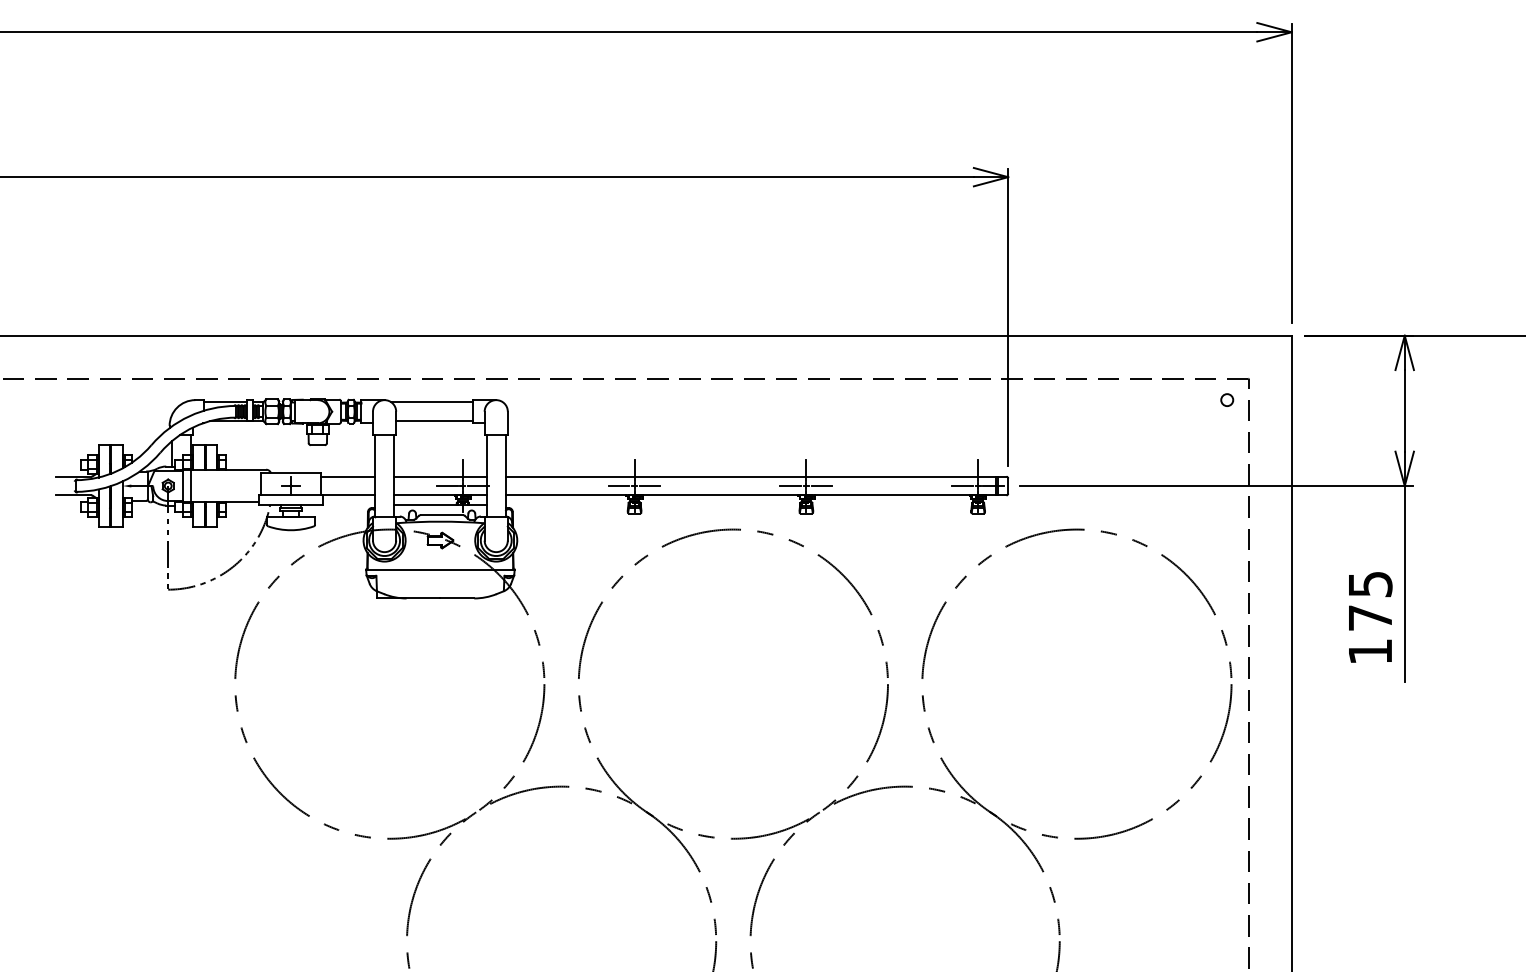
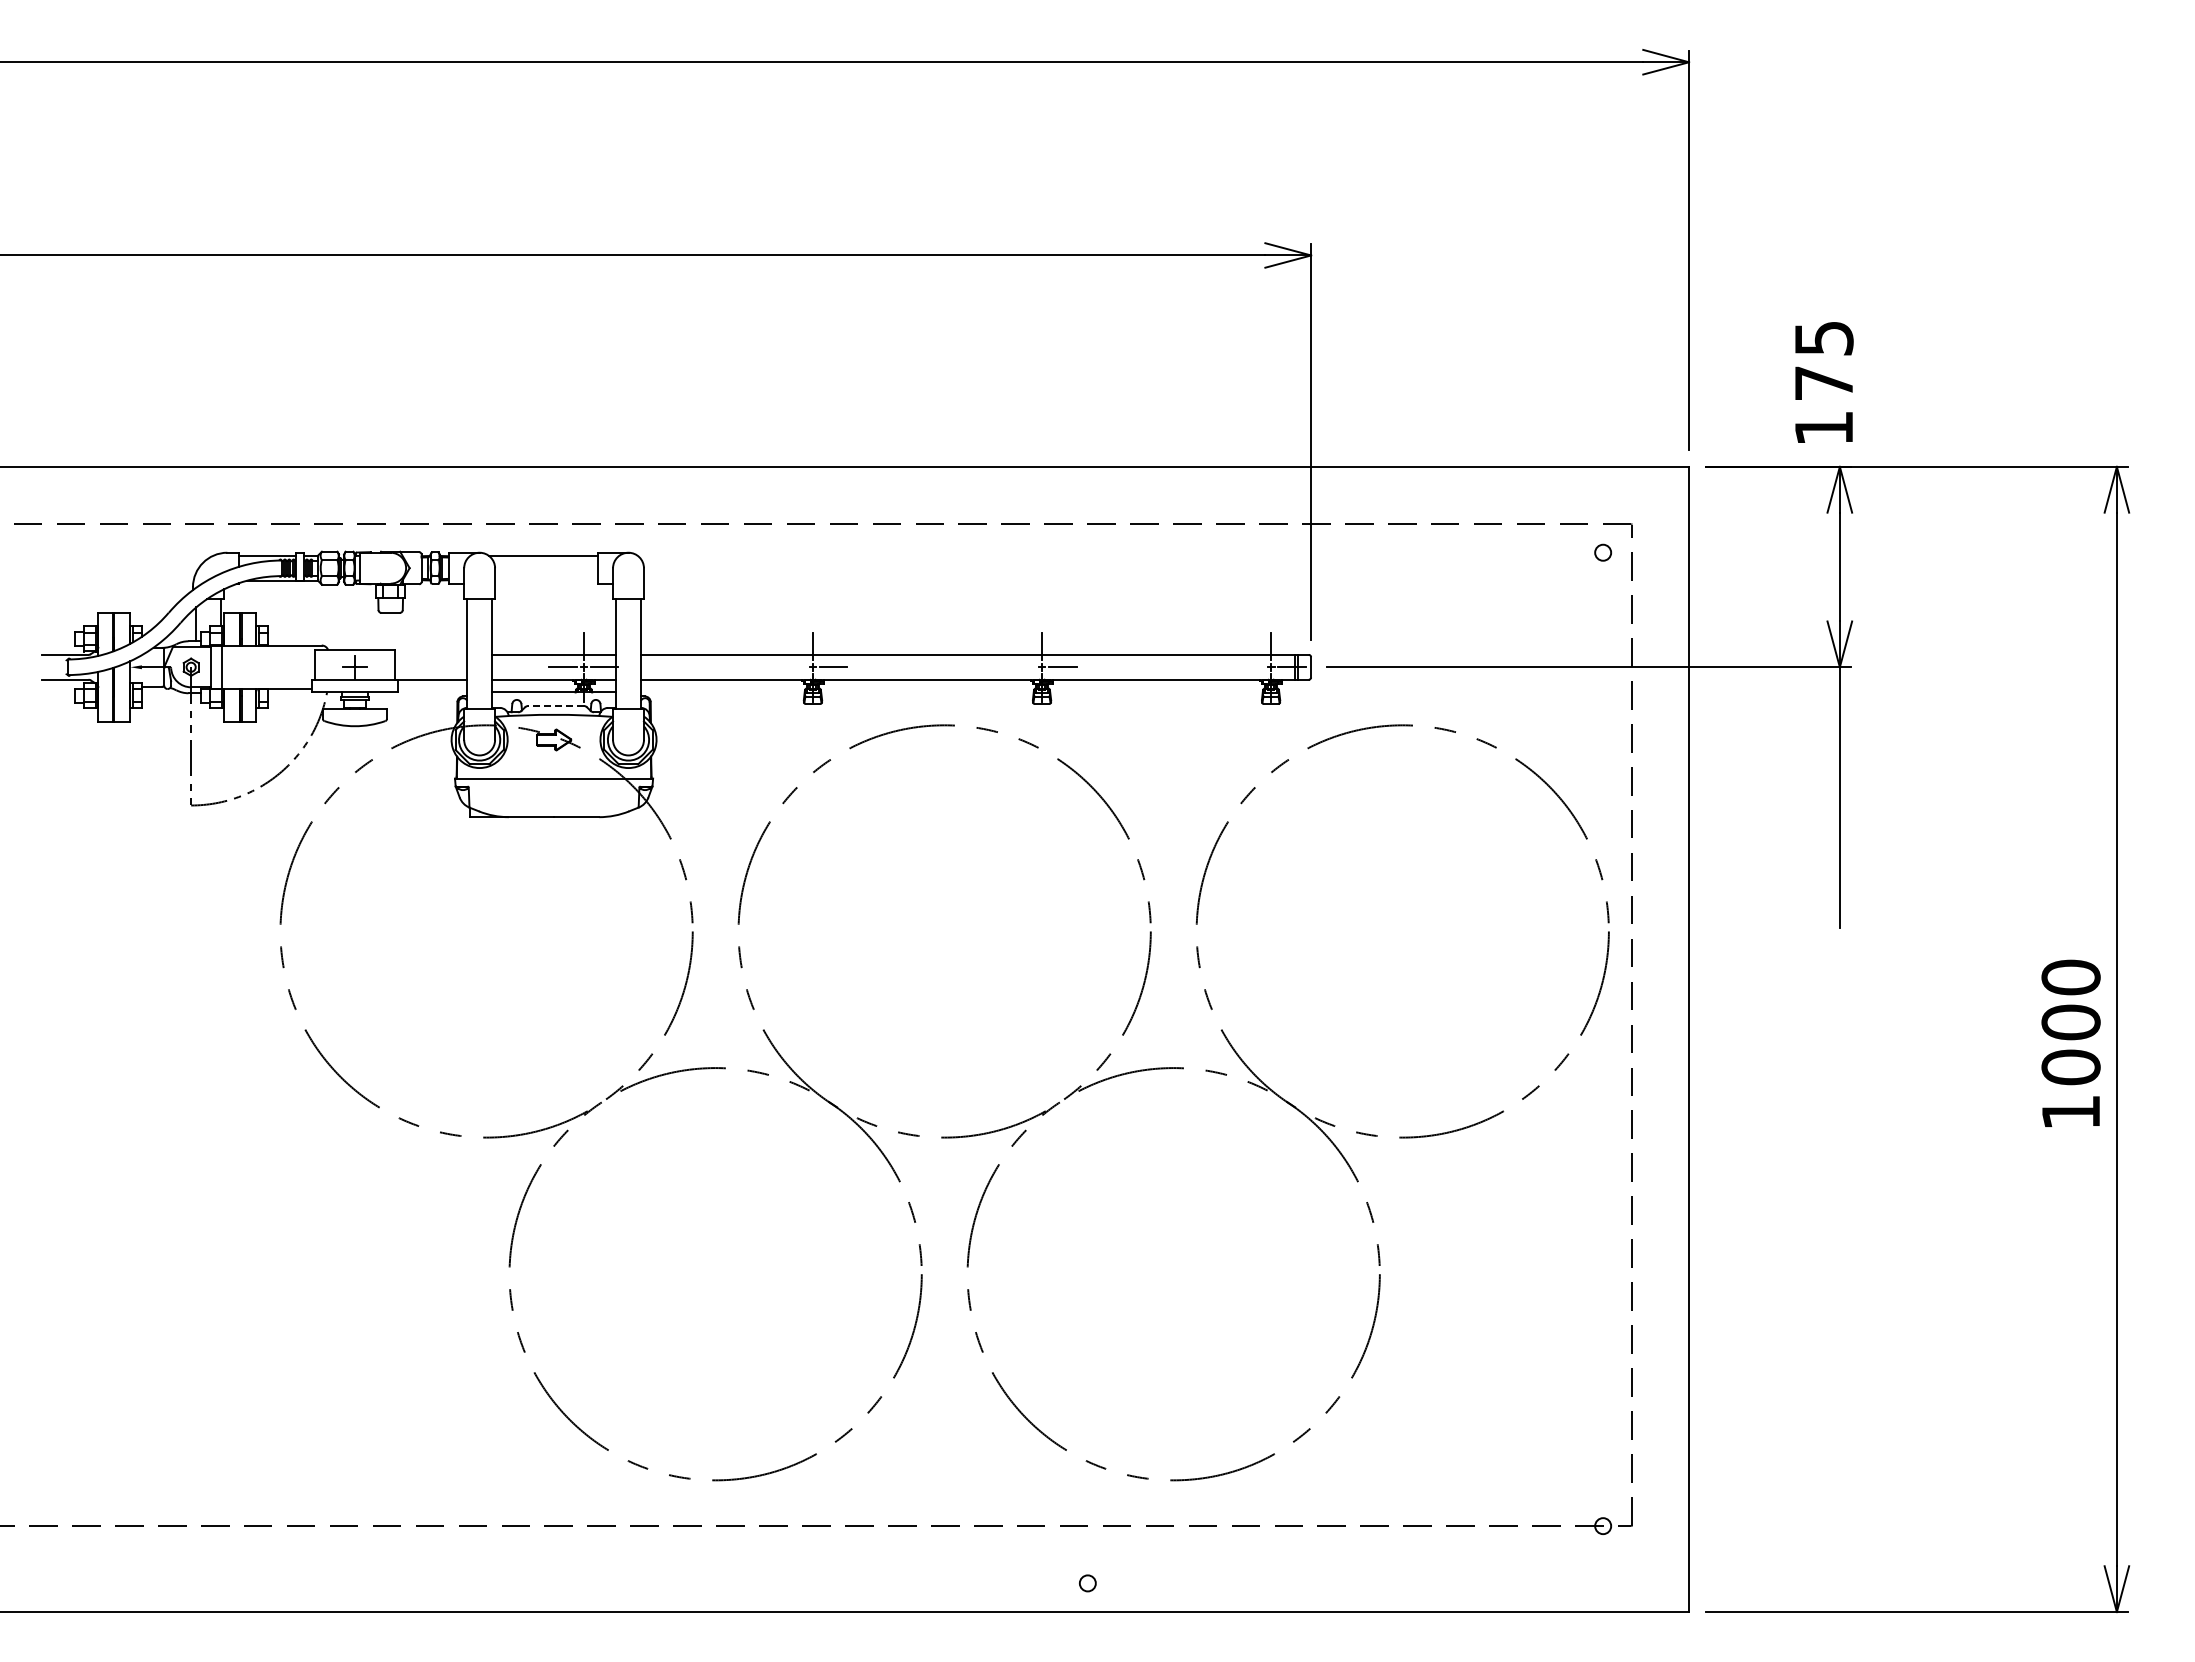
line: (434, 420) -> (546, 580), removed
line: (348, 476) -> (431, 654), removed
line: (619, 486) -> (792, 667), removed
line: (790, 486) -> (1021, 667), removed
line: (962, 486) -> (1250, 667), removed
line: (442, 514) -> (556, 705), solid -> dashed
text: (1370, 617) -> (1824, 382), moved

